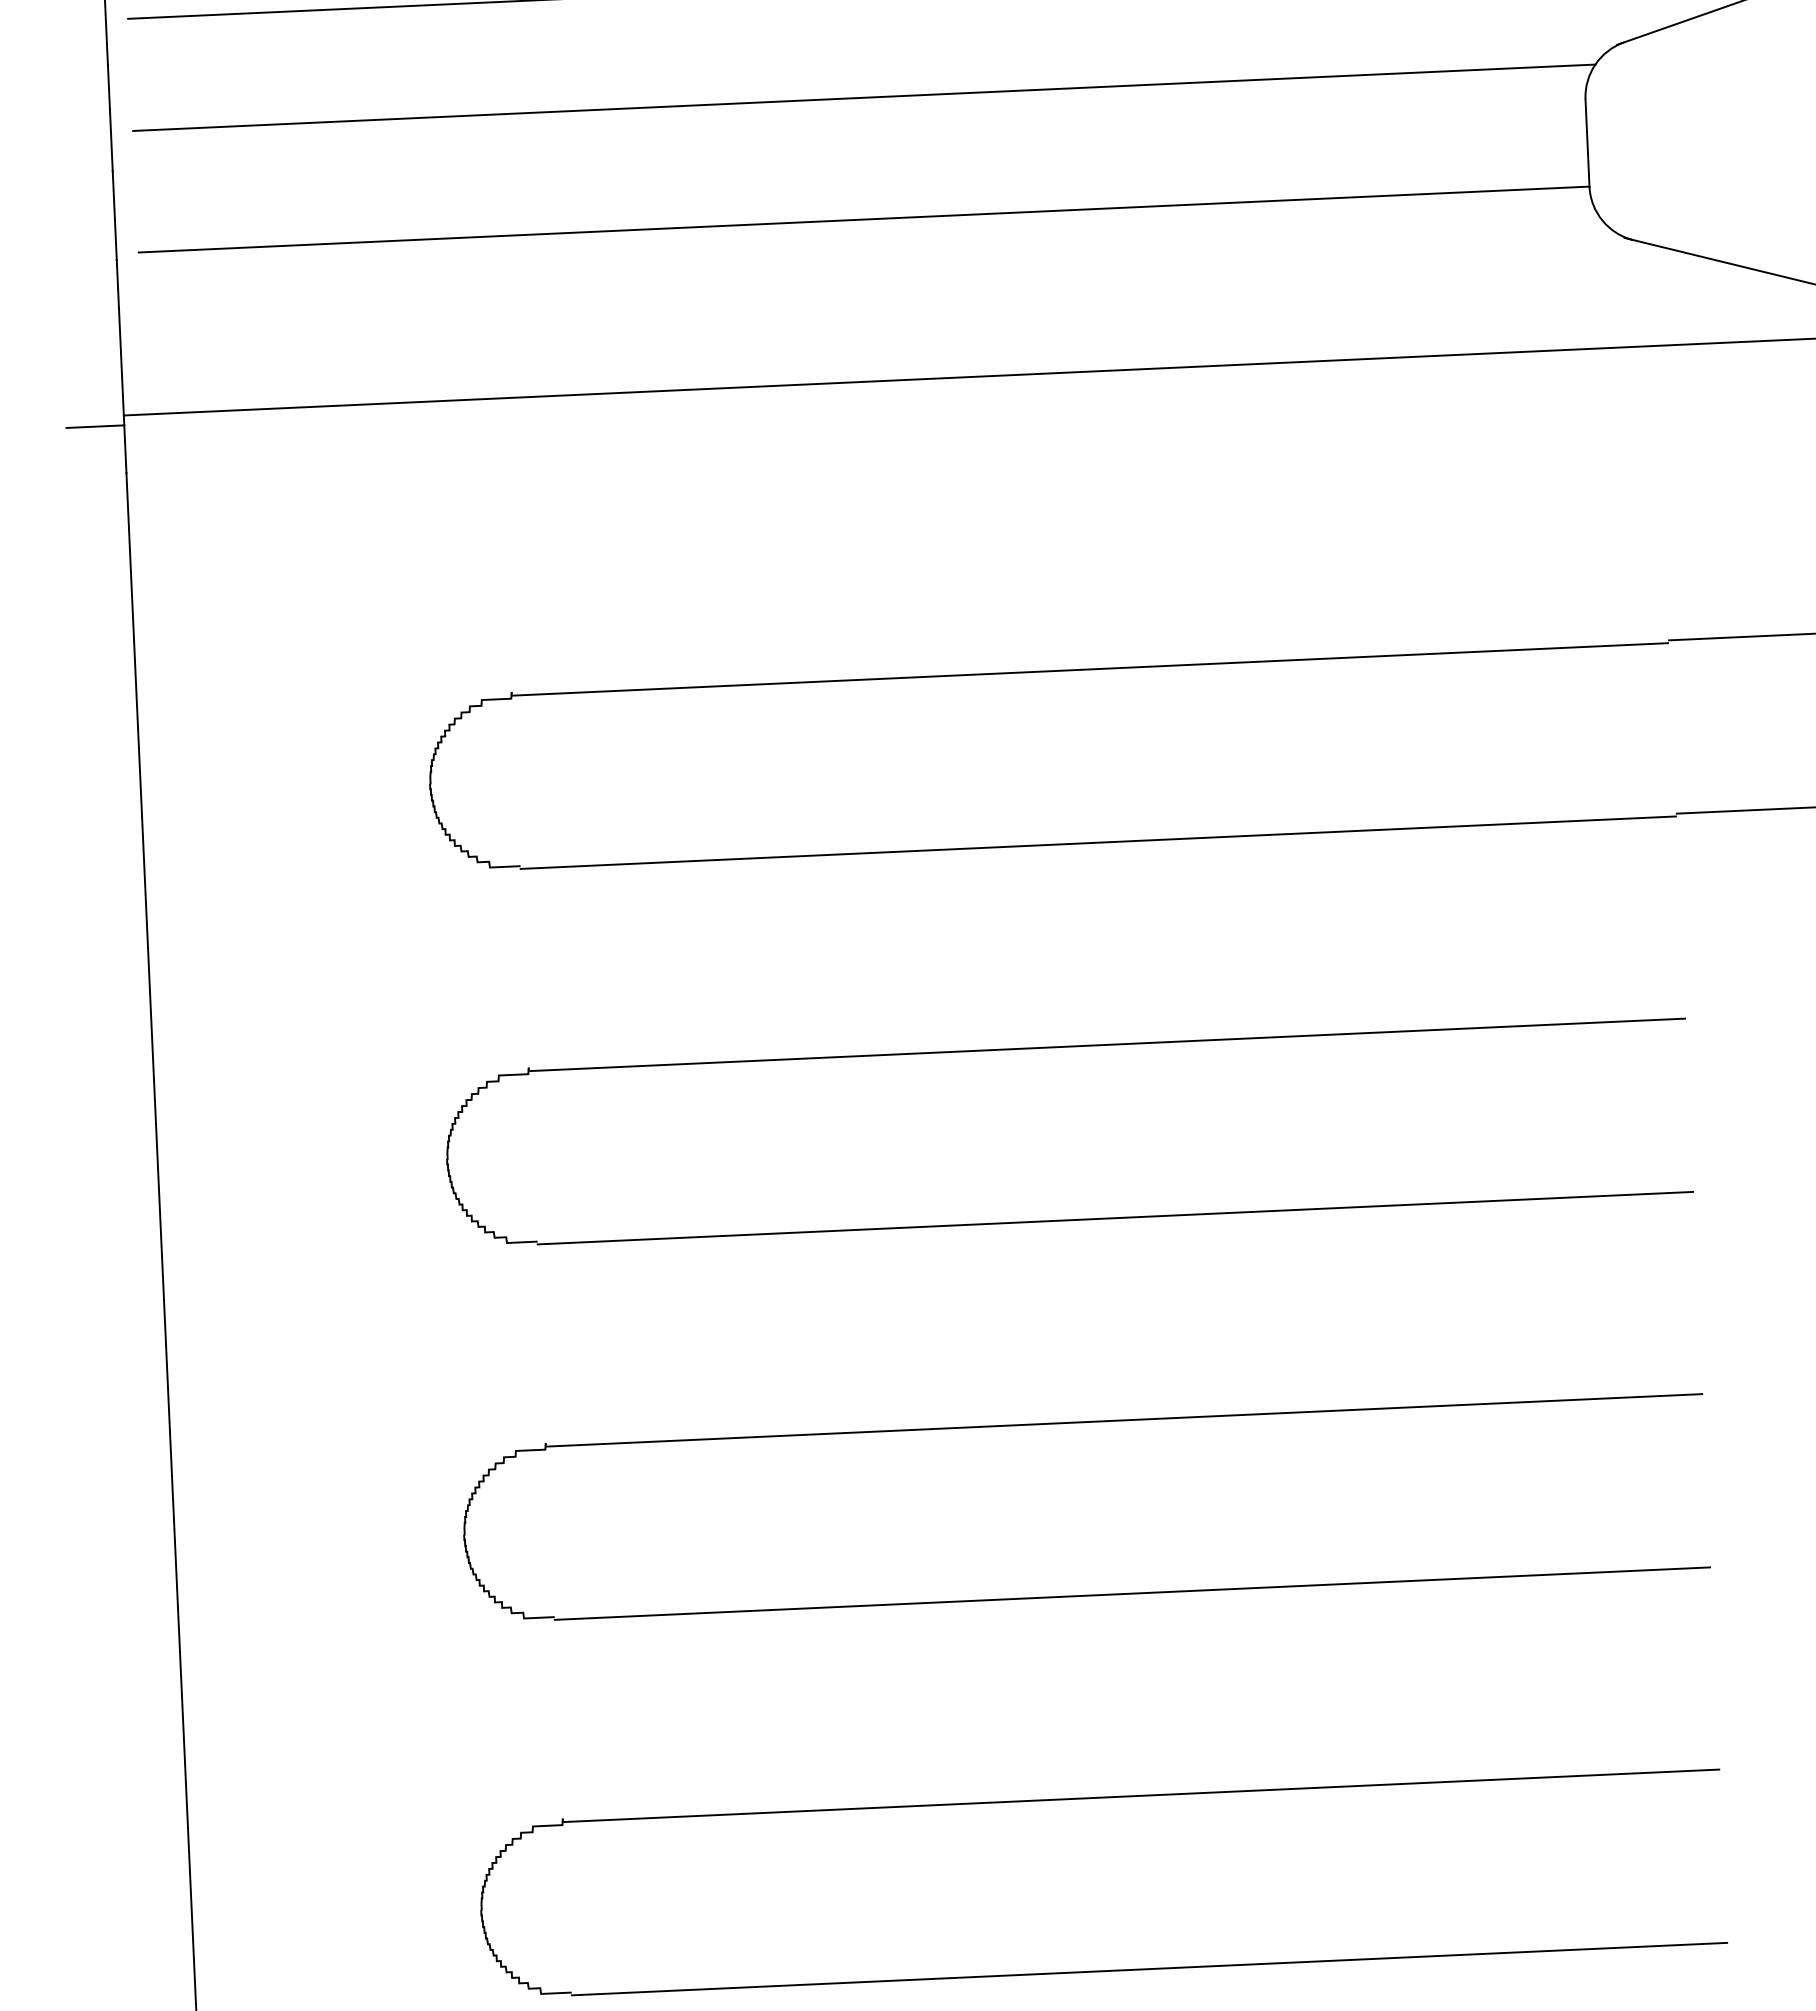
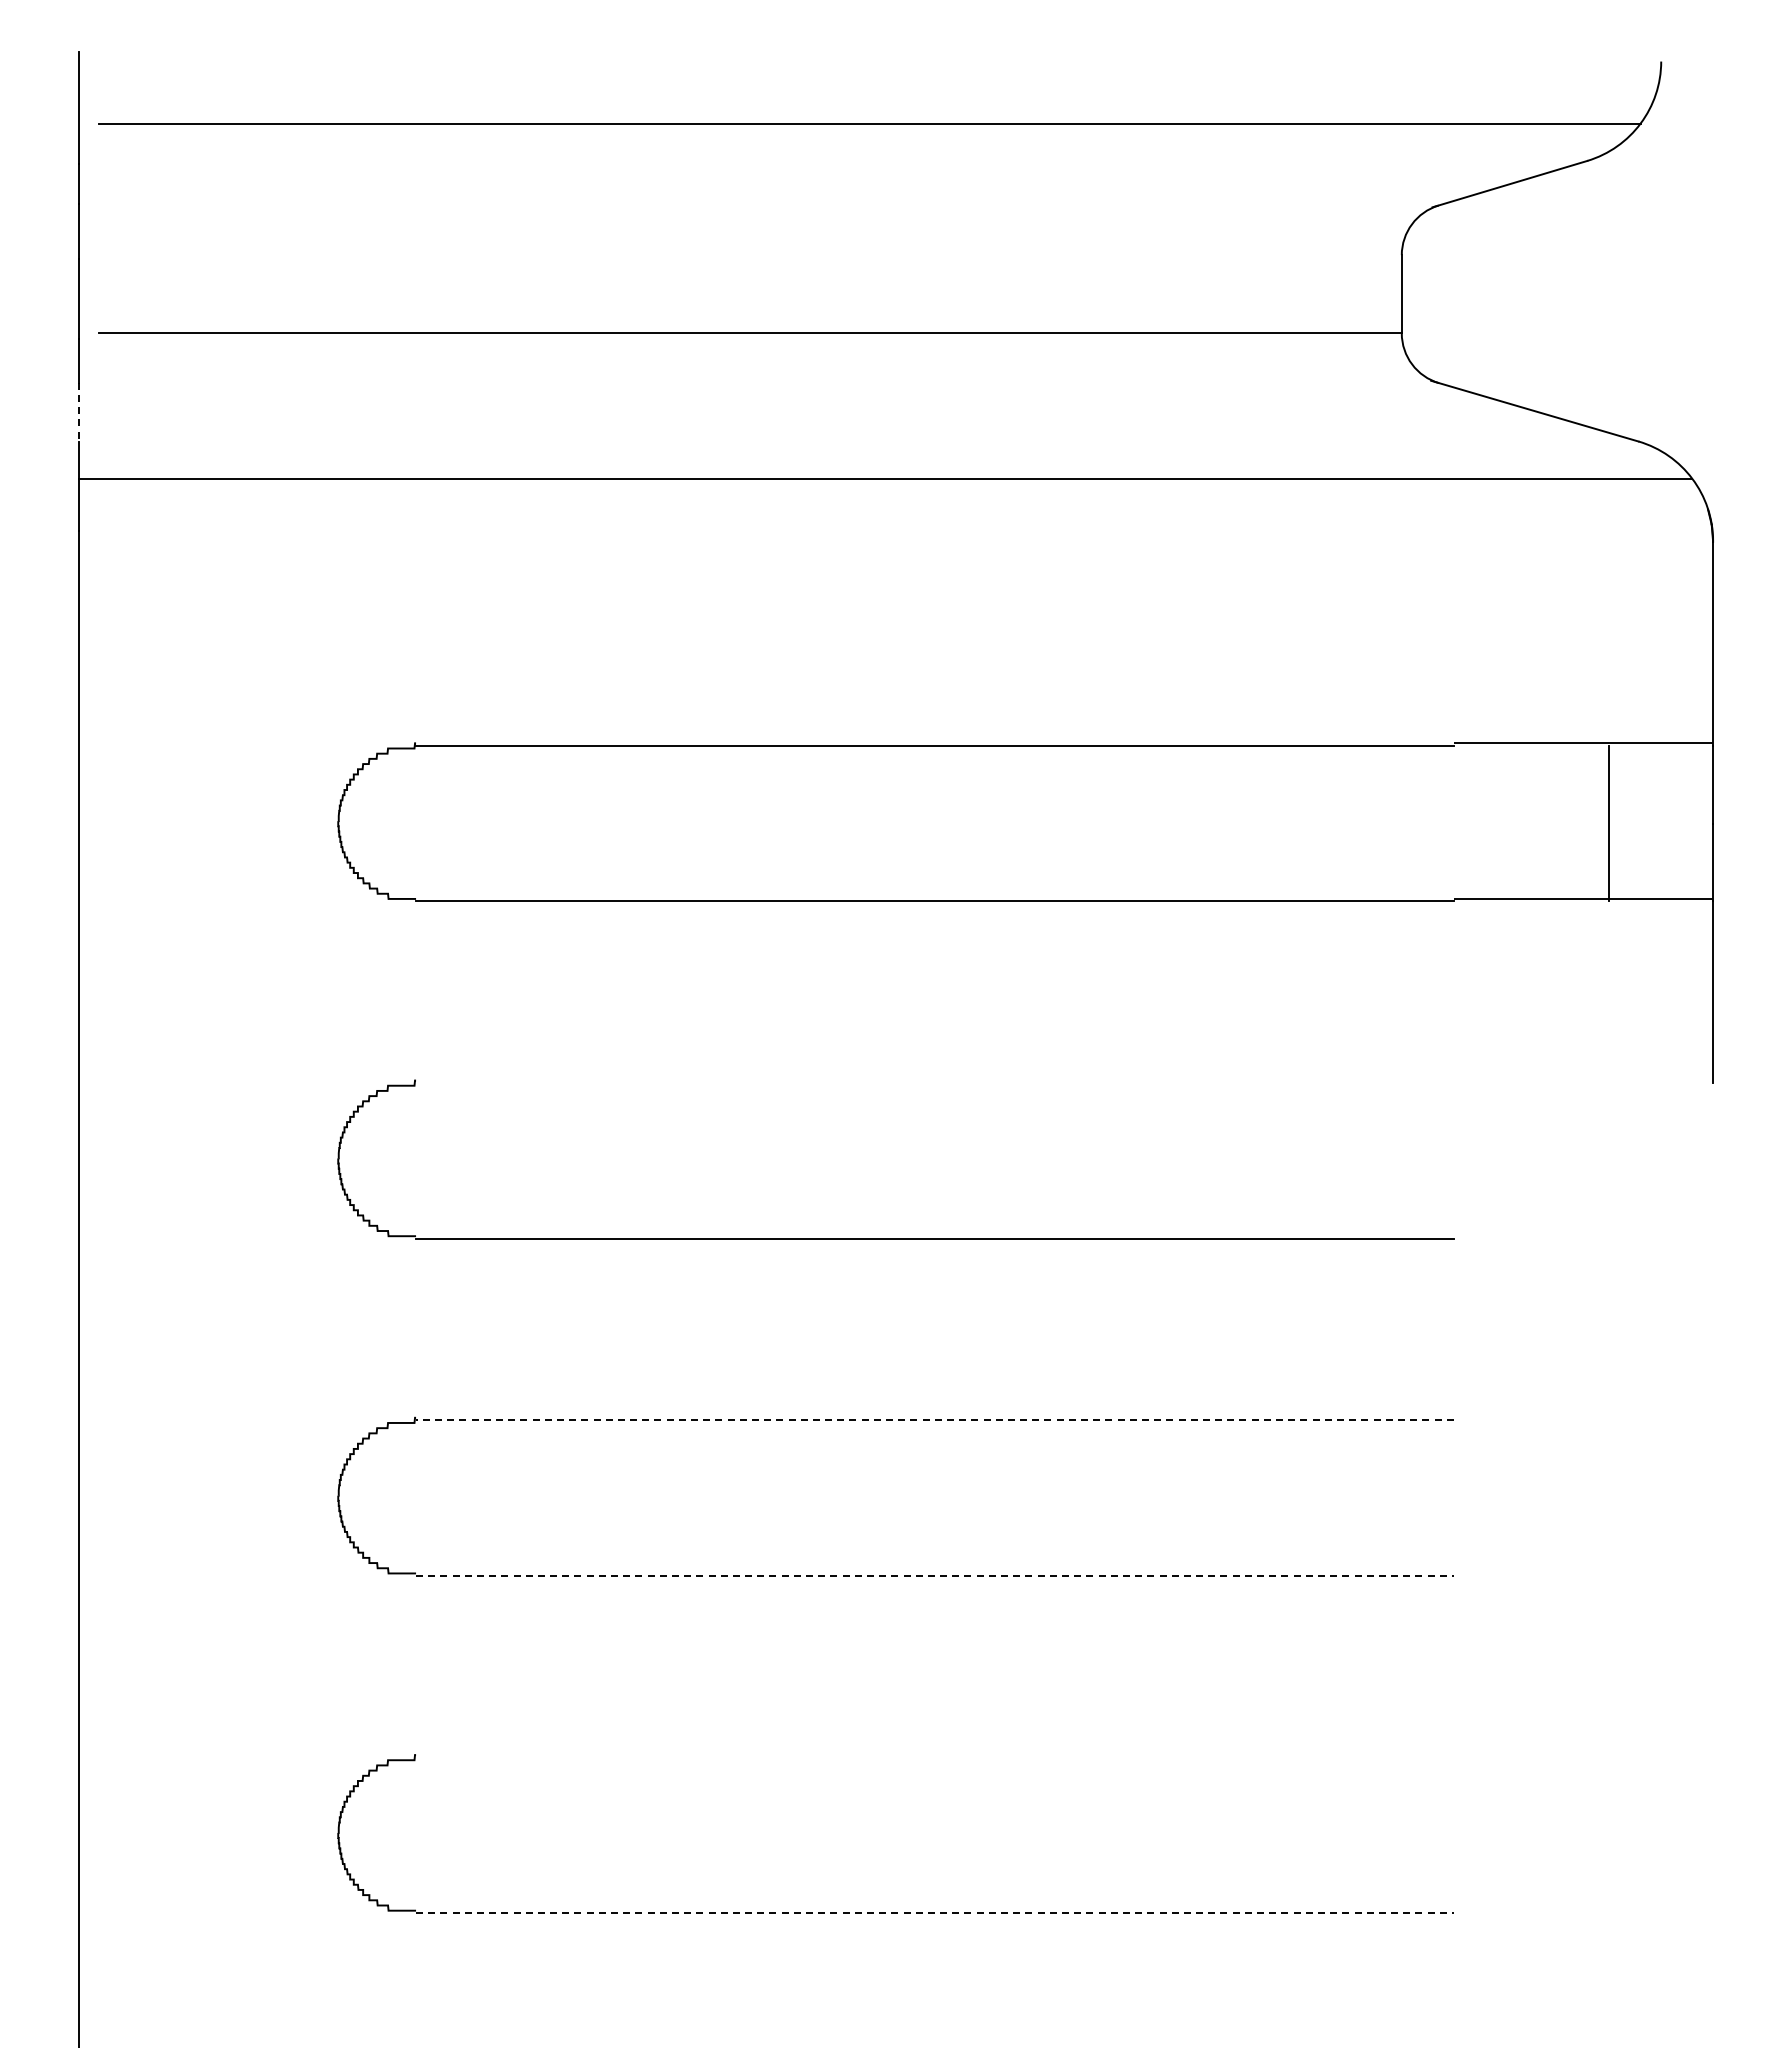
line: (864, 98) -> (755, 224), removed
line: (120, 341) -> (78, 412), solid -> dashed
line: (95, 426) -> (52, 487), removed
line: (1107, 1045) -> (934, 1083), removed
line: (1124, 1420) -> (934, 1420), solid -> dashed
line: (1132, 1593) -> (934, 1575), solid -> dashed
line: (1141, 1795) -> (934, 1757), removed
line: (1149, 1969) -> (934, 1913), solid -> dashed

